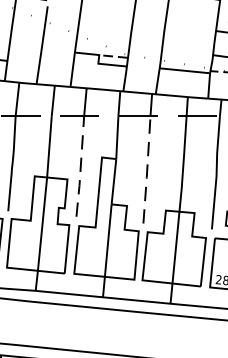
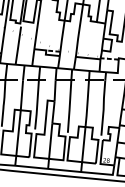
line: (81, 167) -> (37, 105), dashed -> solid
line: (146, 171) -> (69, 107), dashed -> solid

